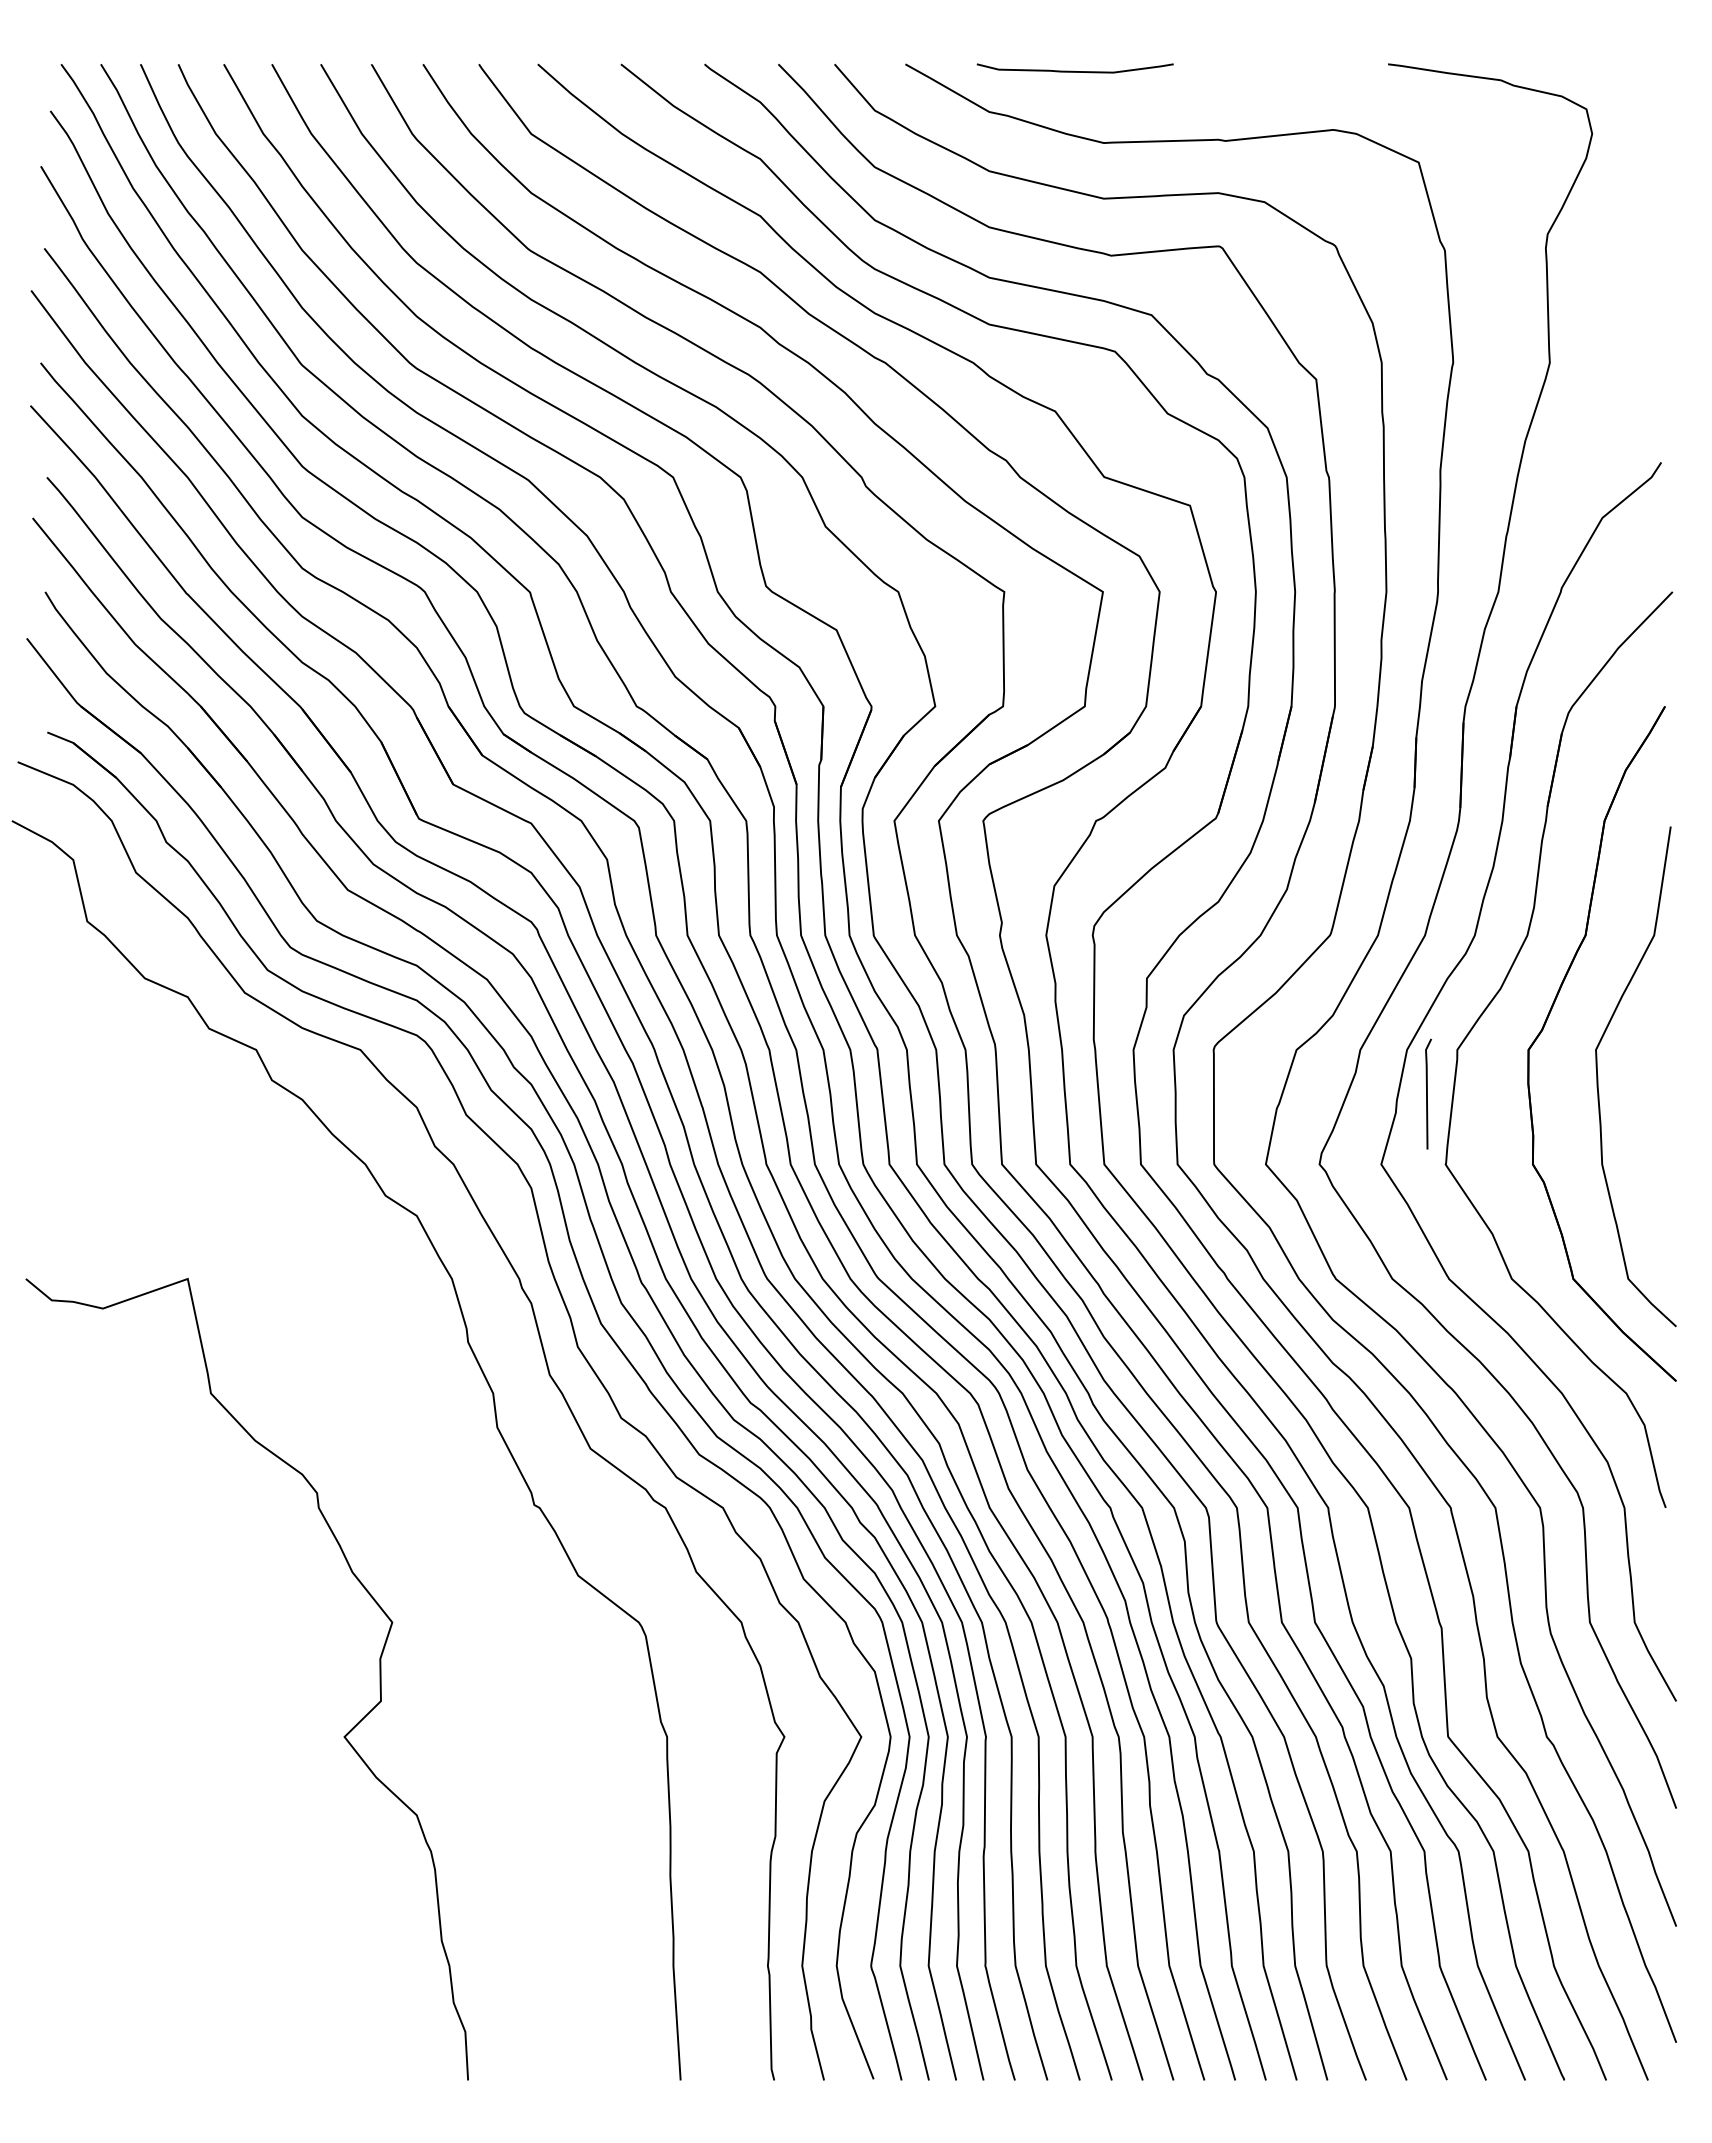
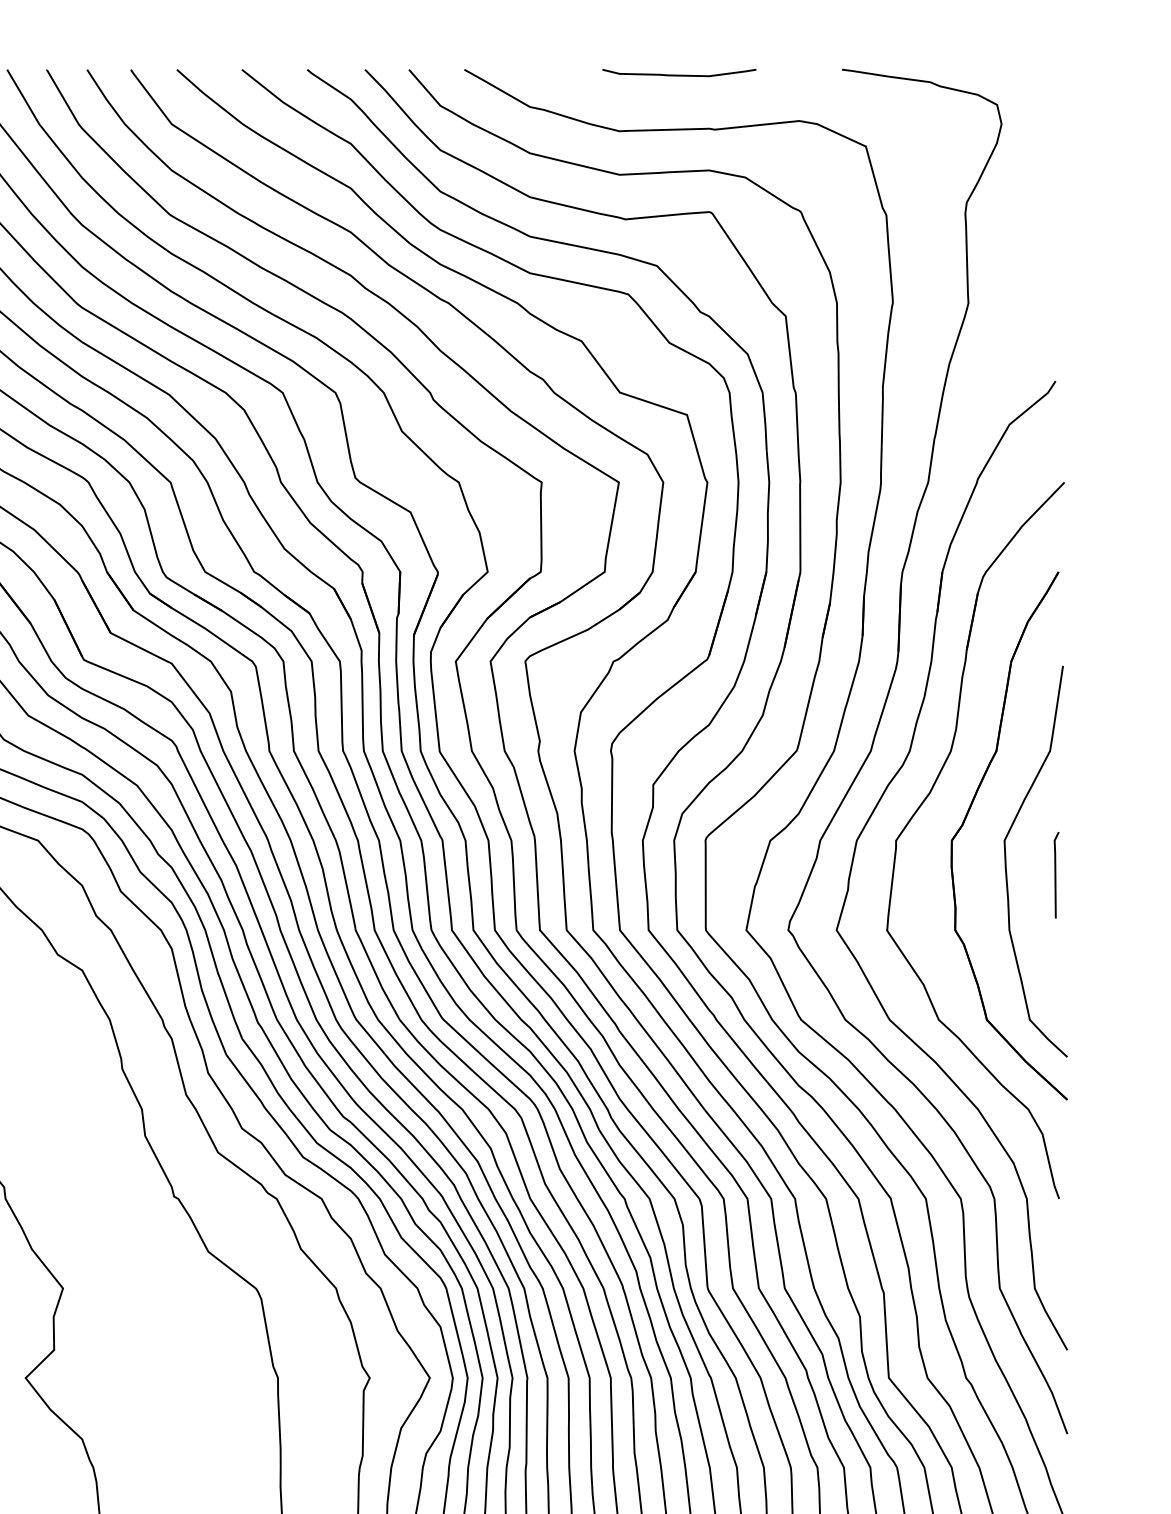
curve: (1072, 70) -> (677, 74), moved
line: (1427, 1093) -> (1055, 874), moved

